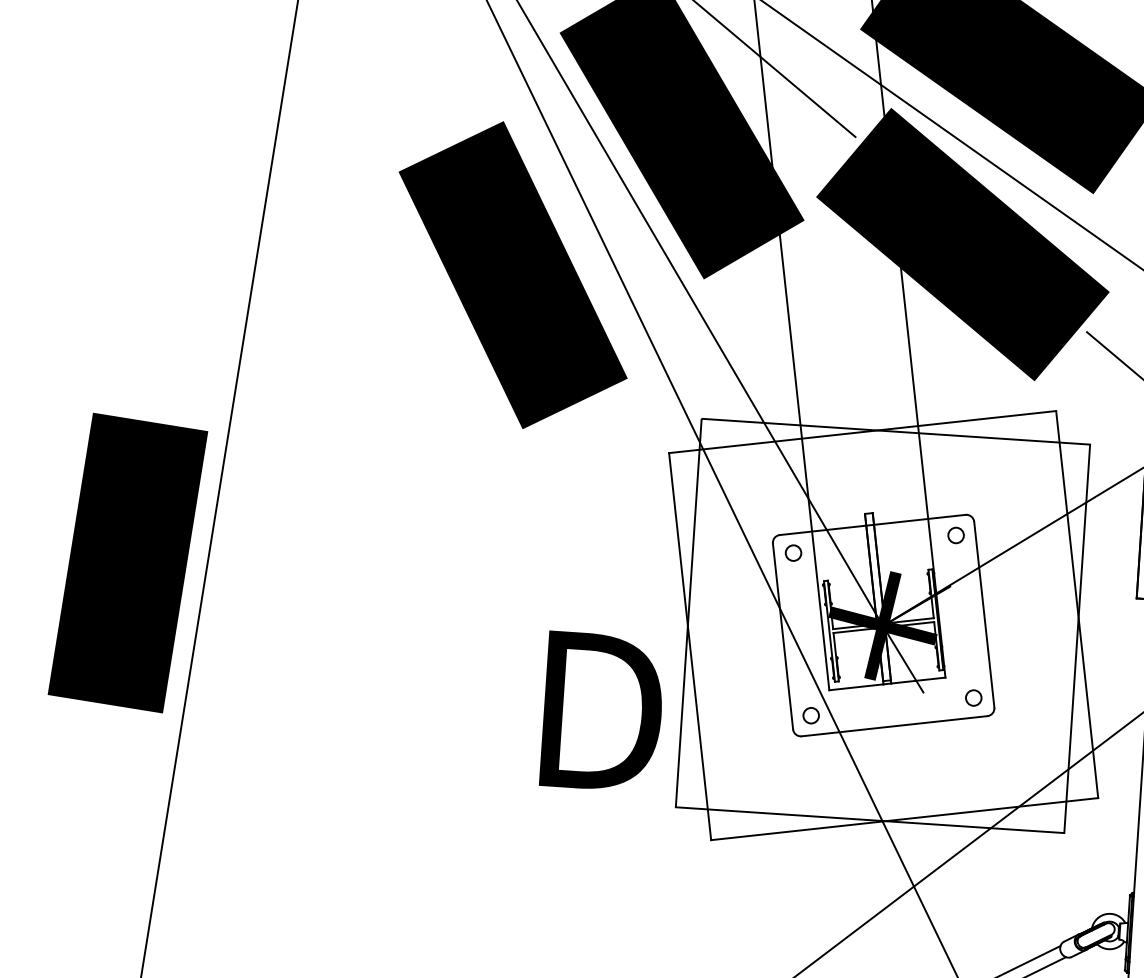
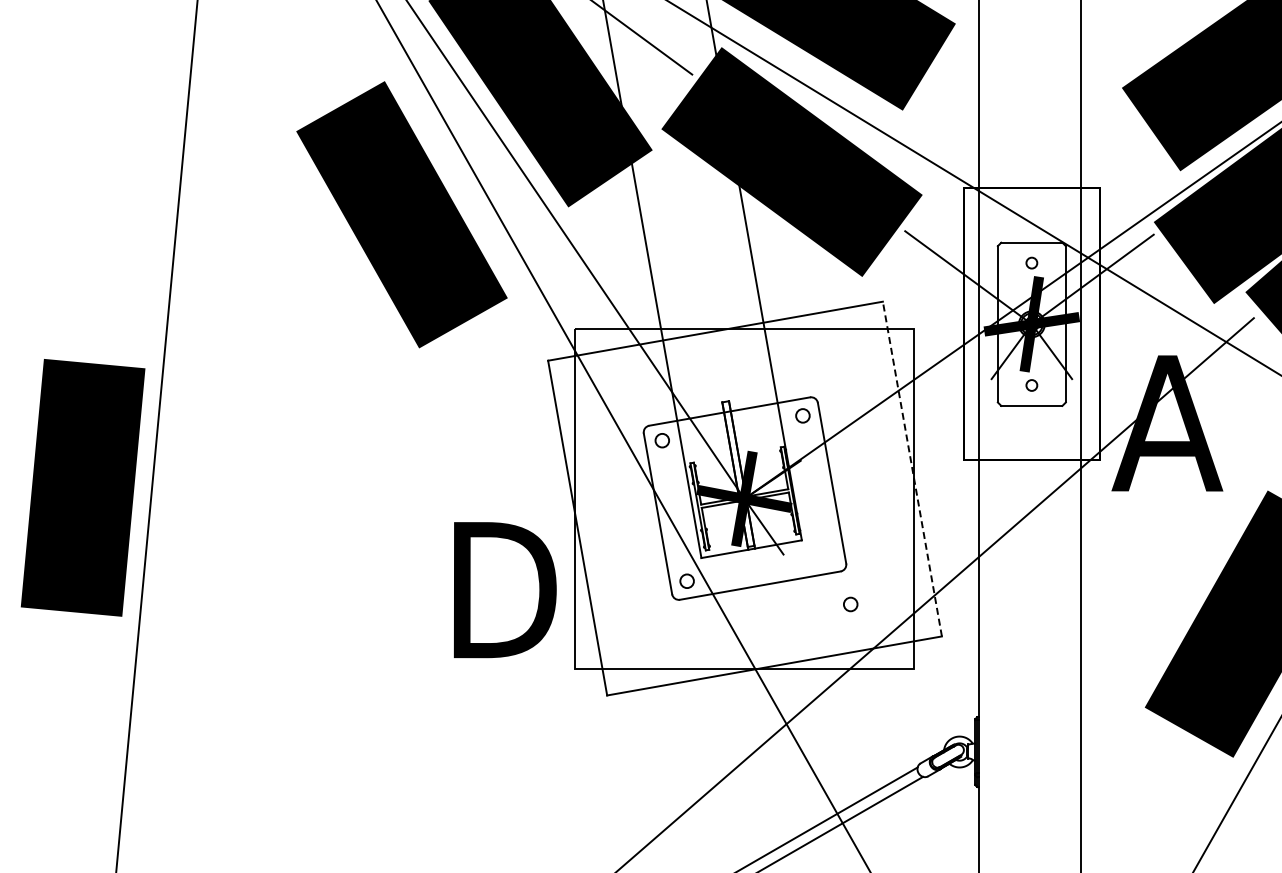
line: (1077, 605) -> (912, 469), solid -> dashed
circle: (973, 698) -> (850, 604), moved

